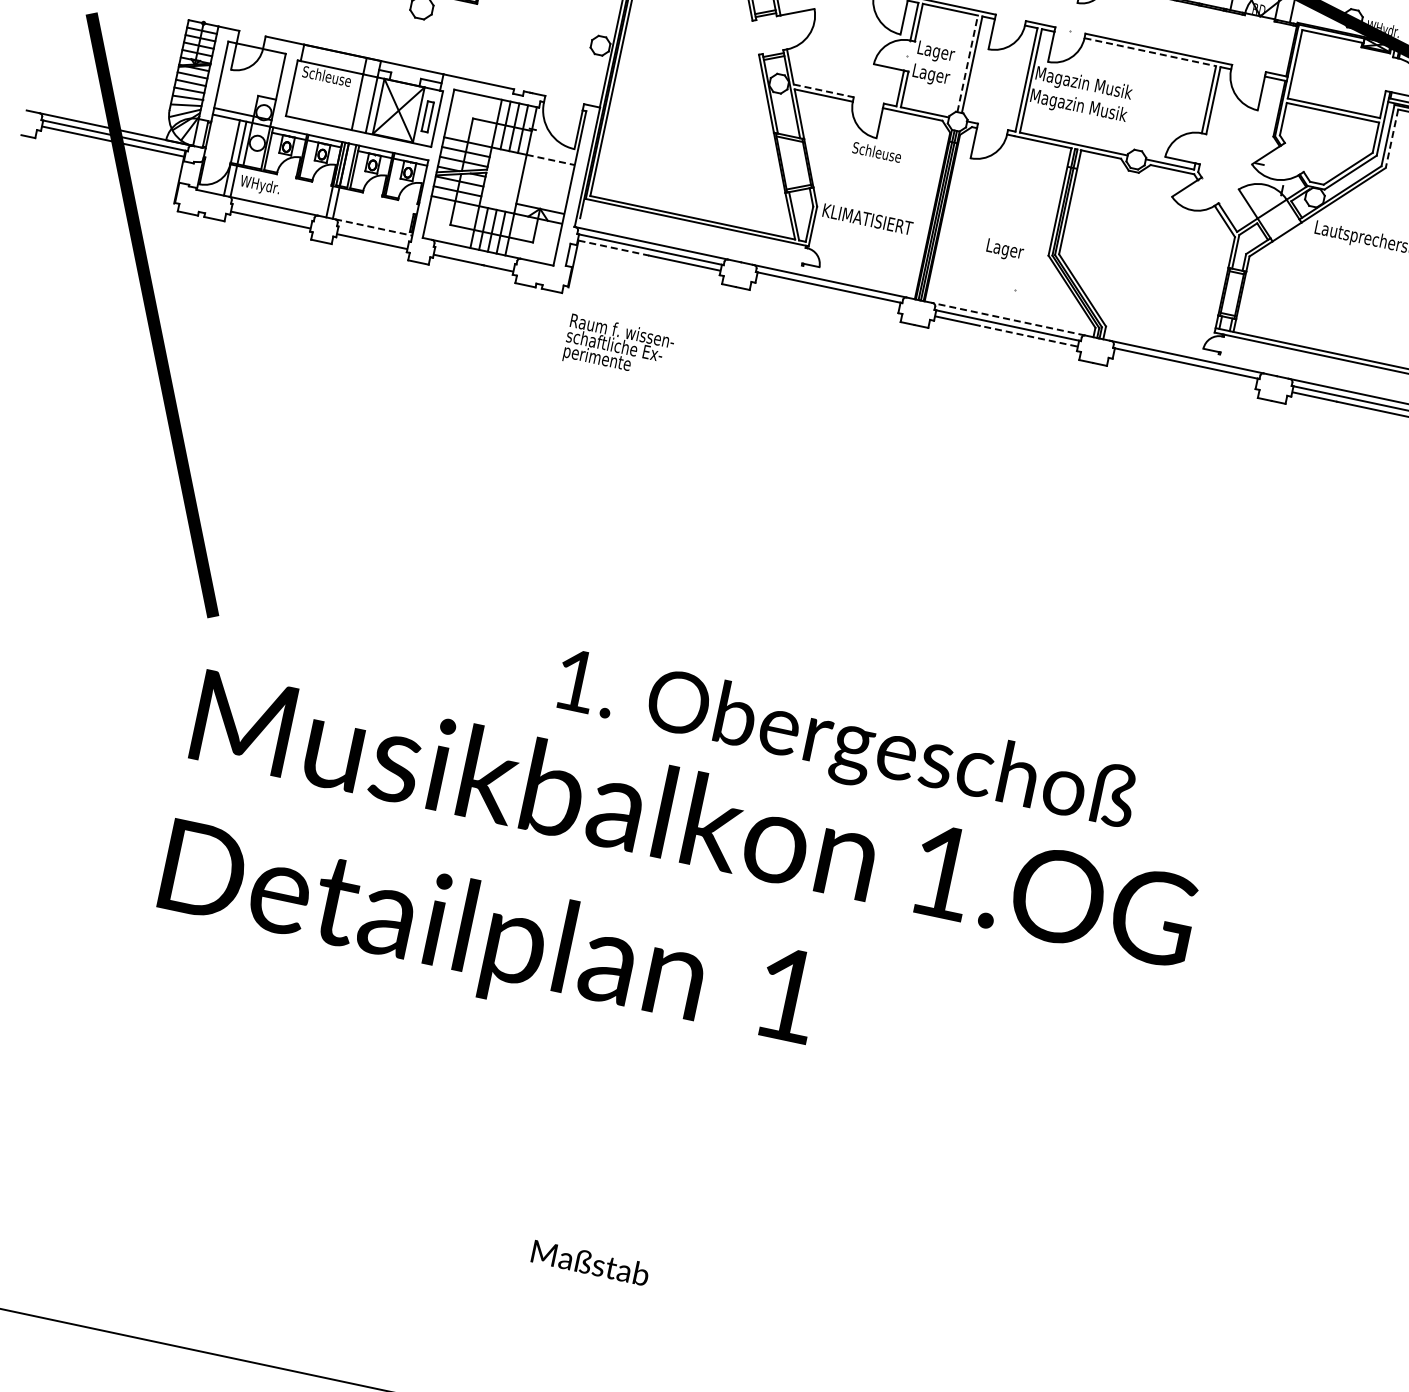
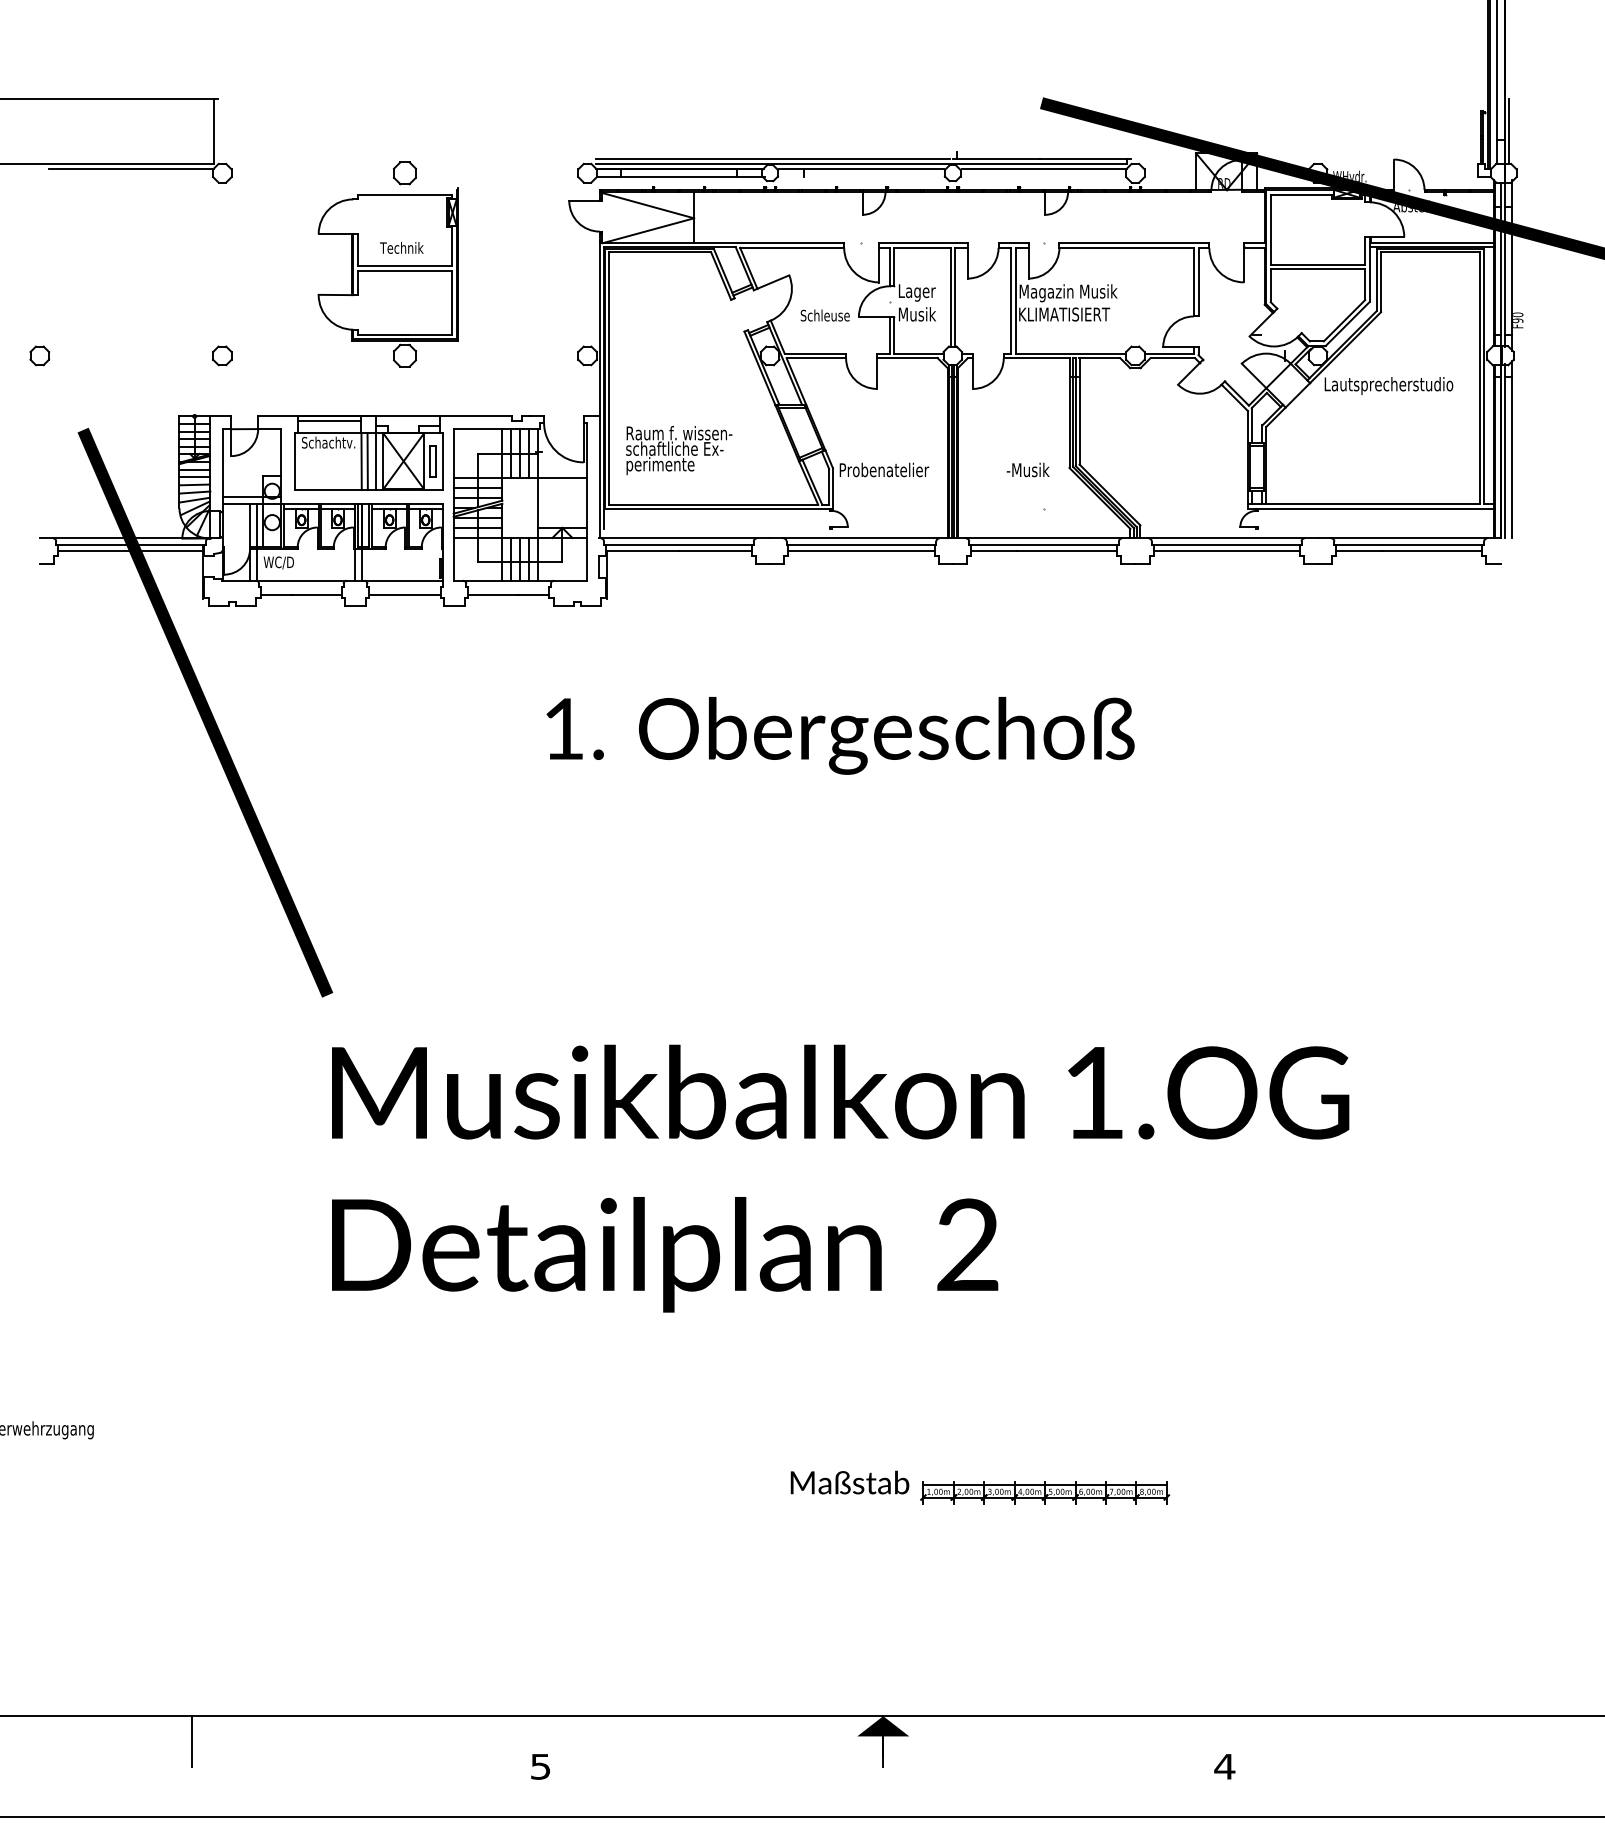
line: (1151, 52) -> (1127, 247), dashed -> solid
line: (334, 55) -> (329, 420), added
line: (967, 63) -> (950, 296), dashed -> solid
text: (931, 75) -> (917, 316), Lager -> Musik
text: (338, 78) -> (338, 442), Schleuse -> Schachtv.
line: (823, 90) -> (815, 353), dashed -> solid
line: (363, 103) -> (367, 461), added
text: (1079, 107) -> (1068, 316), Magazin Musik -> KLIMATISIERT
line: (1392, 139) -> (1381, 282), dashed -> solid
text: (876, 152) -> (824, 315), moved
line: (550, 159) -> (562, 477), dashed -> solid
text: (265, 186) -> (289, 563), WHydr. -> WC/D
text: (868, 218) -> (885, 469), KLIMATISIERT -> Probenatelier
line: (374, 227) -> (404, 580), dashed -> solid
line: (614, 248) -> (643, 551), dashed -> solid
text: (1006, 250) -> (1027, 471), Lager -> -Musik
line: (826, 292) -> (860, 550), added
line: (1008, 319) -> (1043, 538), dashed -> solid
line: (1028, 335) -> (1066, 550), dashed -> solid
text: (619, 347) -> (679, 450), moved
line: (1184, 368) -> (1225, 550), added
text: (845, 744) -> (840, 735), moved
text: (787, 993) -> (967, 1244), 1 -> 2
part: (812, 1252) -> (1045, 1492), added
text: (590, 1262) -> (849, 1482), moved

